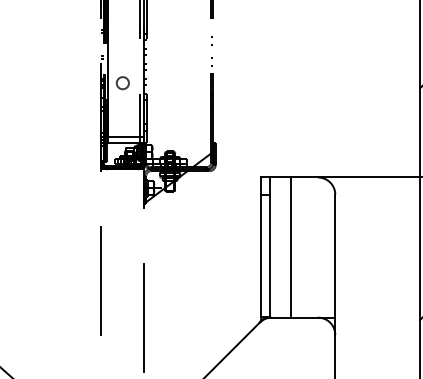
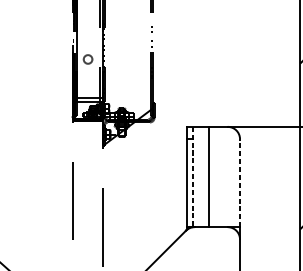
line: (269, 247) -> (192, 176), solid -> dashed
line: (335, 255) -> (240, 182), solid -> dashed

